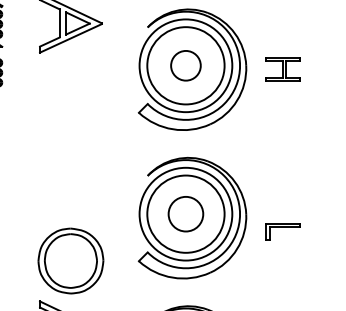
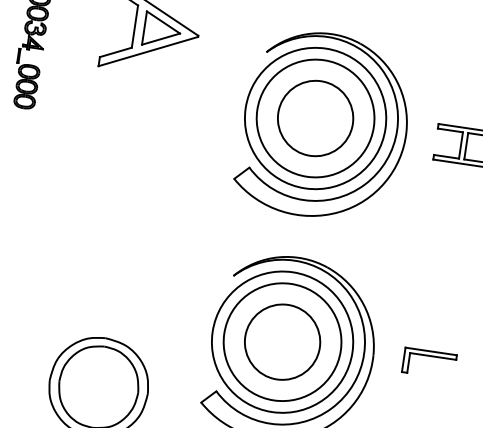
circle: (185, 65) -> (314, 117), size x1.67
circle: (185, 213) -> (282, 341), size x1.43
part: (282, 231) -> (428, 362), moved

